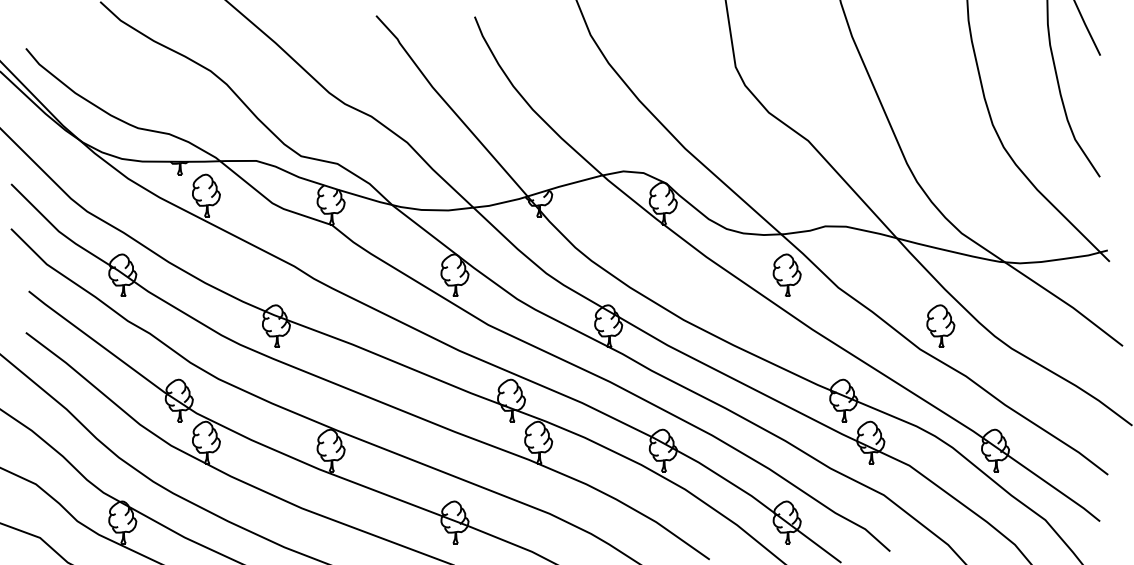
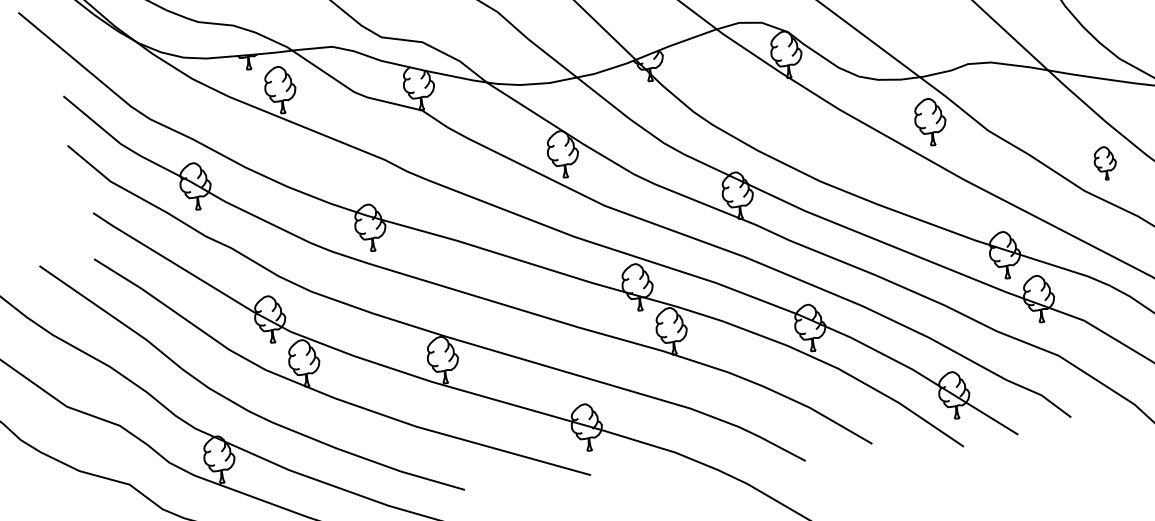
part: (940, 325) -> (1104, 162), size x0.7

